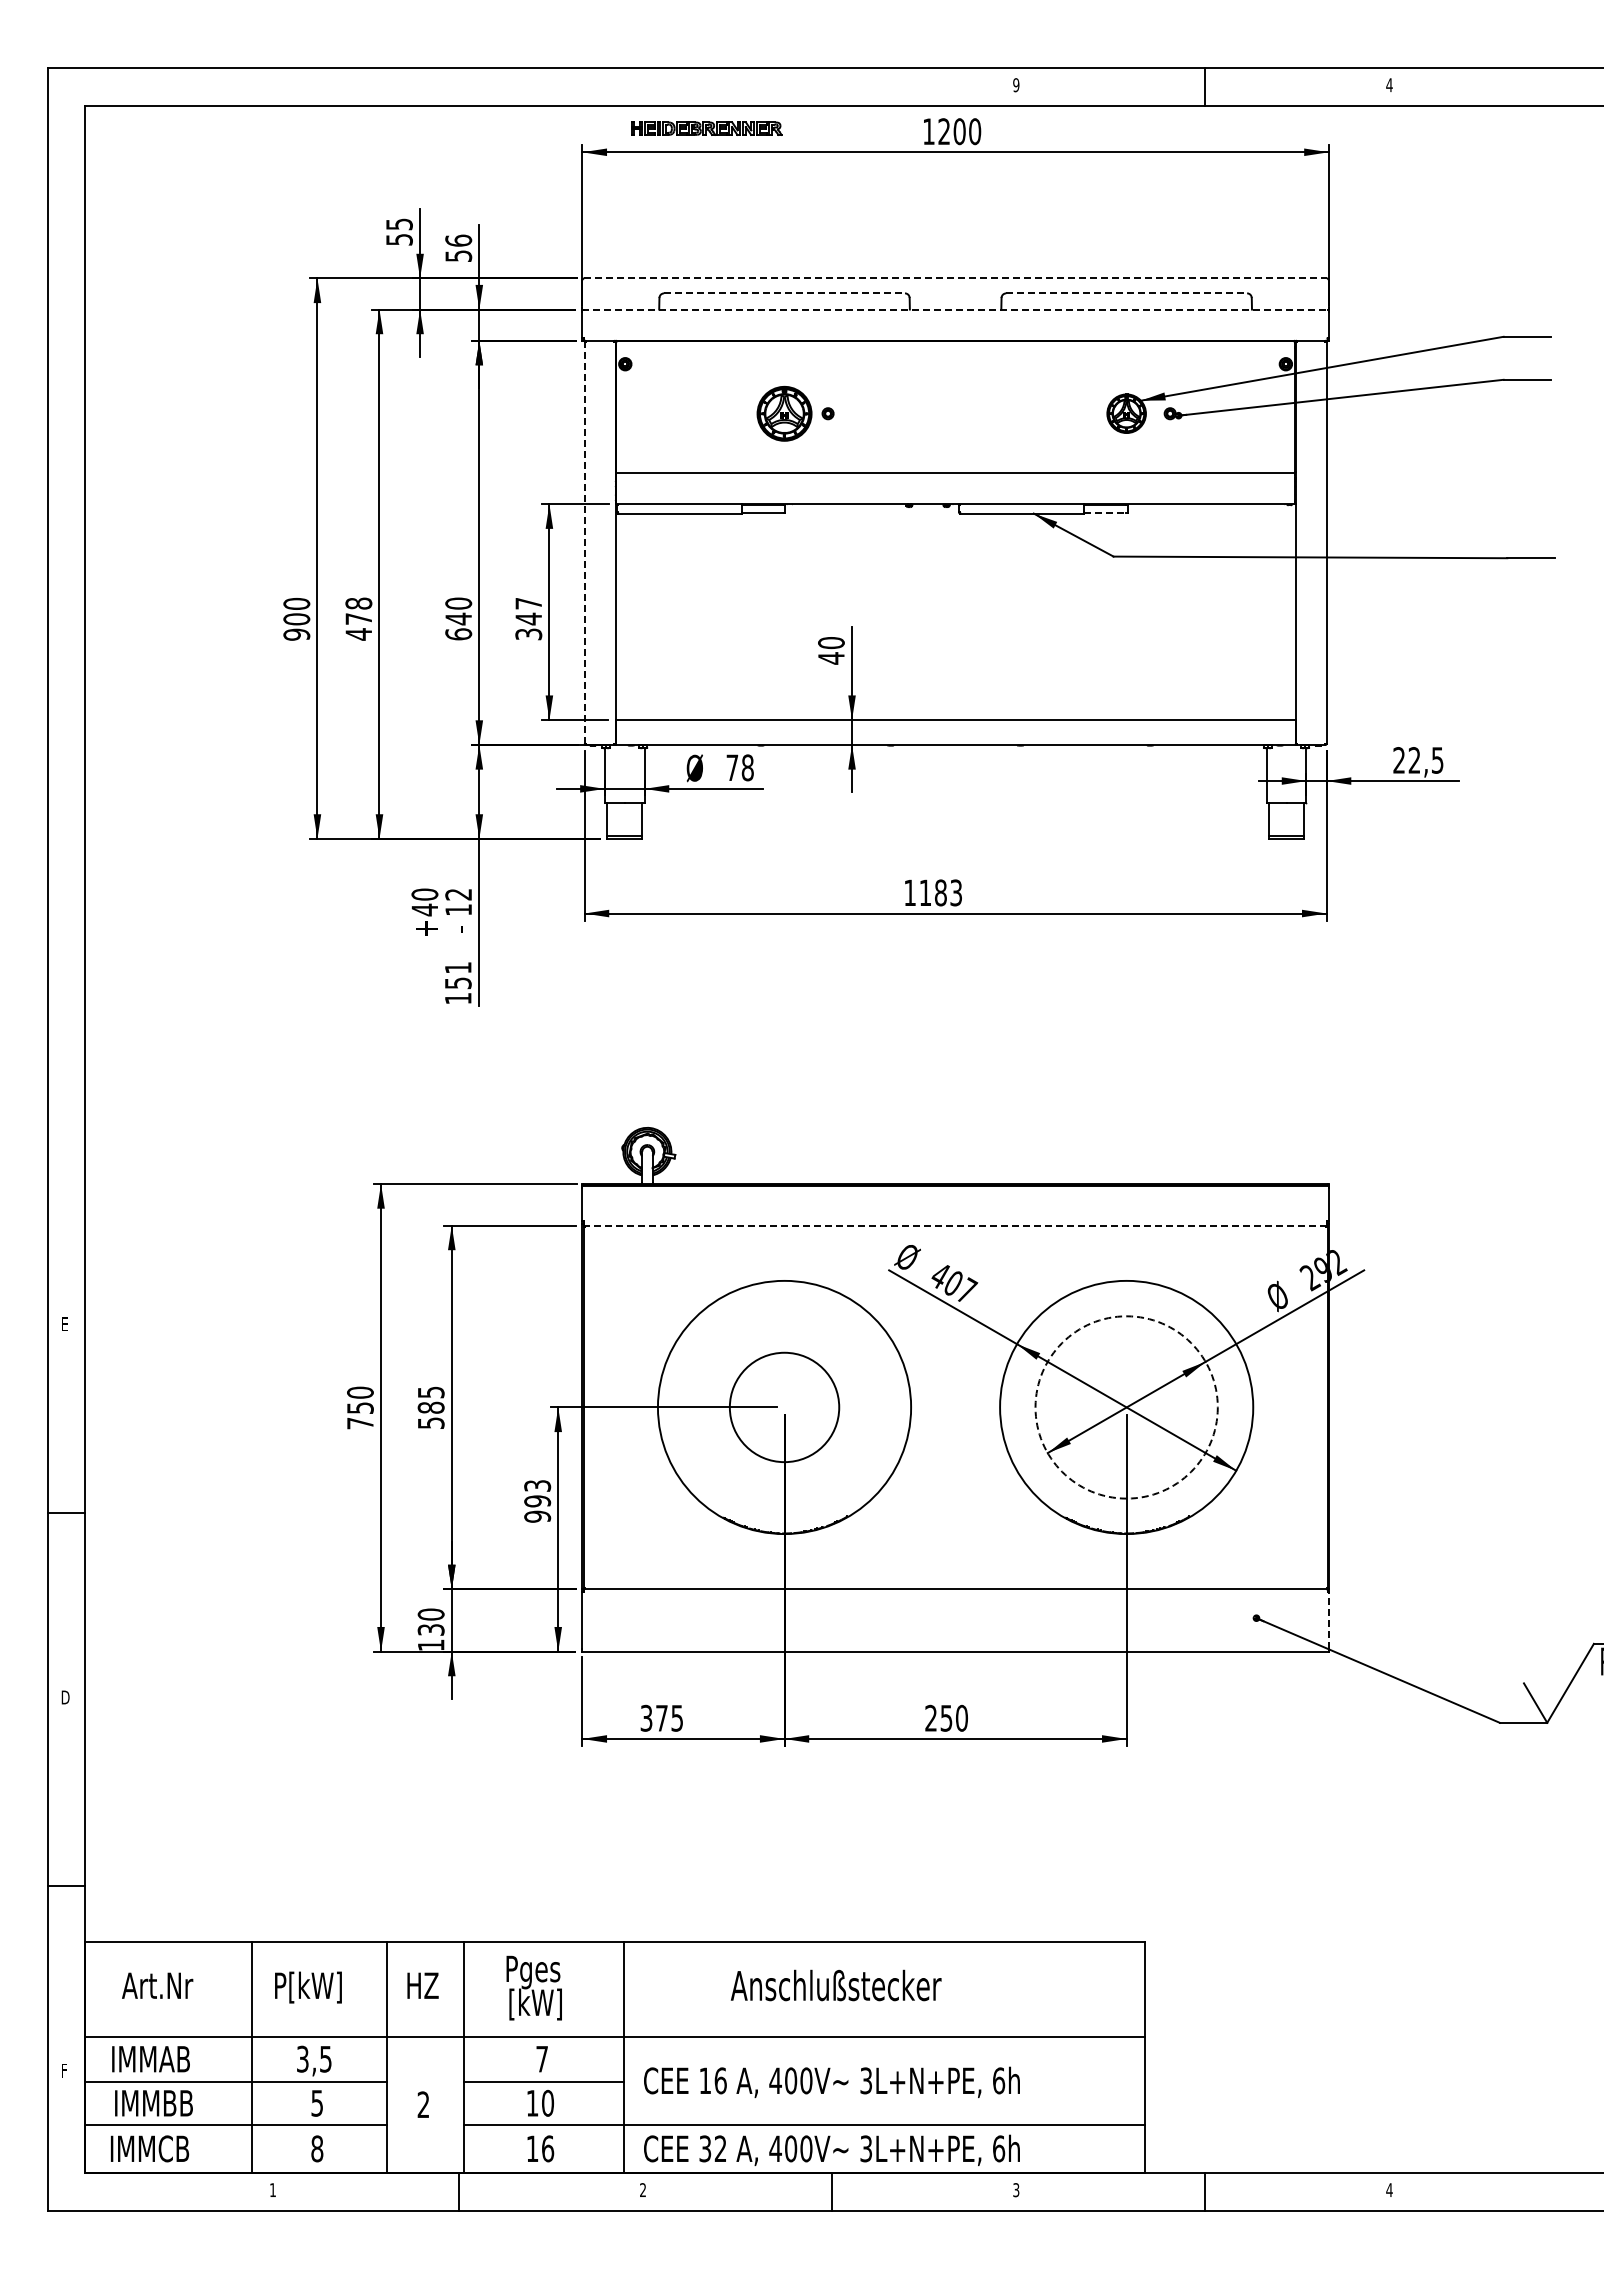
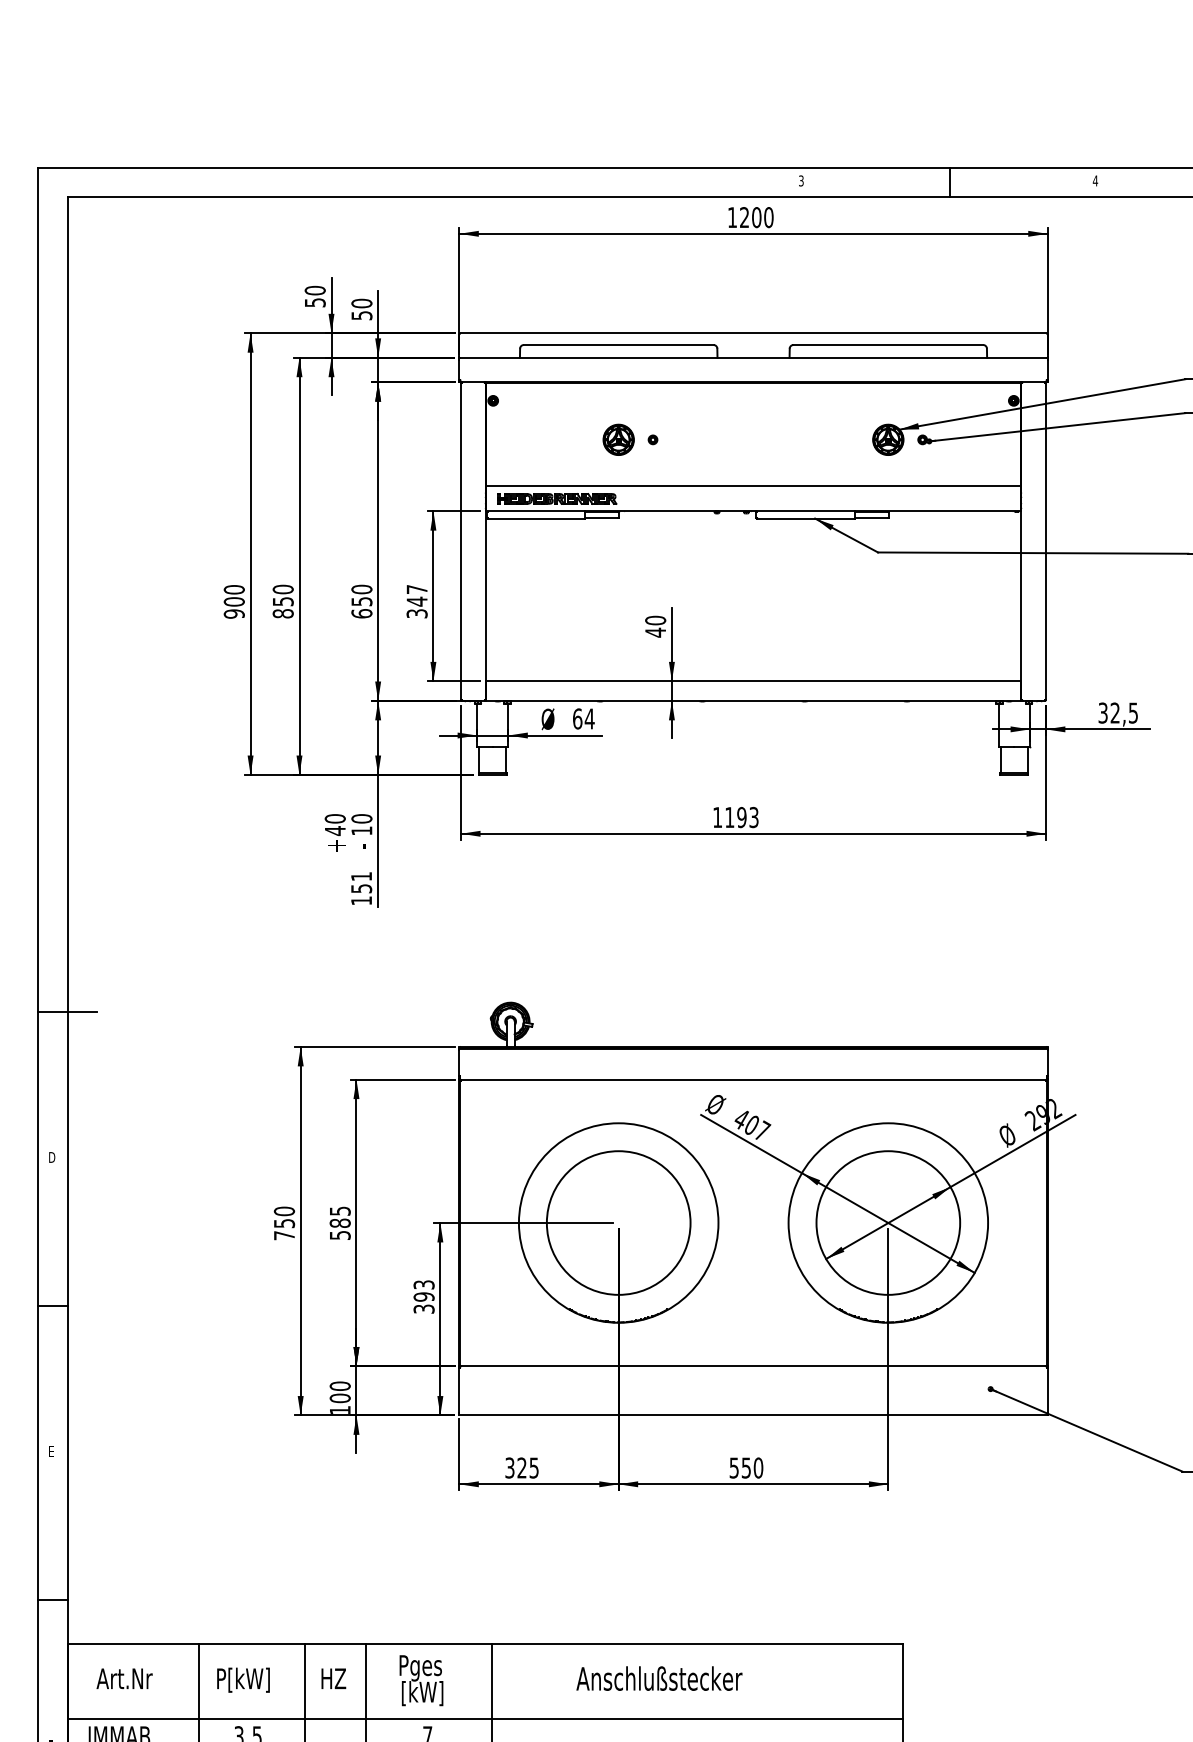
text: (1016, 84) -> (801, 180), 9 -> 3
part: (706, 128) -> (557, 498), moved
text: (399, 224) -> (315, 290), 55 -> 50
text: (458, 240) -> (361, 303), 56 -> 50
line: (956, 278) -> (754, 333), dashed -> solid
line: (785, 293) -> (619, 345), dashed -> solid
line: (1127, 293) -> (889, 345), dashed -> solid
line: (956, 309) -> (754, 357), dashed -> solid
part: (784, 413) -> (618, 439), size x0.71
line: (1105, 512) -> (871, 517), dashed -> solid
line: (584, 542) -> (461, 541), dashed -> solid
text: (358, 618) -> (282, 601), 478 -> 850
text: (458, 618) -> (361, 601), 640 -> 650
text: (1398, 760) -> (1102, 713), 22,5 -> 32,5
text: (740, 767) -> (584, 718), 78 -> 64
text: (940, 892) -> (741, 817), 1183 -> 1193
text: (458, 894) -> (361, 818), 12 -> 10
line: (85, 1139) -> (67, 1011), added
line: (955, 1225) -> (753, 1079), dashed -> solid
text: (65, 1324) -> (52, 1157), E -> D
circle: (784, 1407) -> (618, 1223), size x1.67
circle: (1126, 1407) -> (888, 1223), dashed -> solid
text: (537, 1516) -> (424, 1308), 993 -> 393
line: (1328, 1620) -> (1047, 1390), dashed -> solid
text: (430, 1629) -> (339, 1398), 130 -> 100
text: (65, 1697) -> (52, 1451), D -> E
text: (661, 1717) -> (521, 1467), 375 -> 325
text: (930, 1717) -> (733, 1467), 250 -> 550

